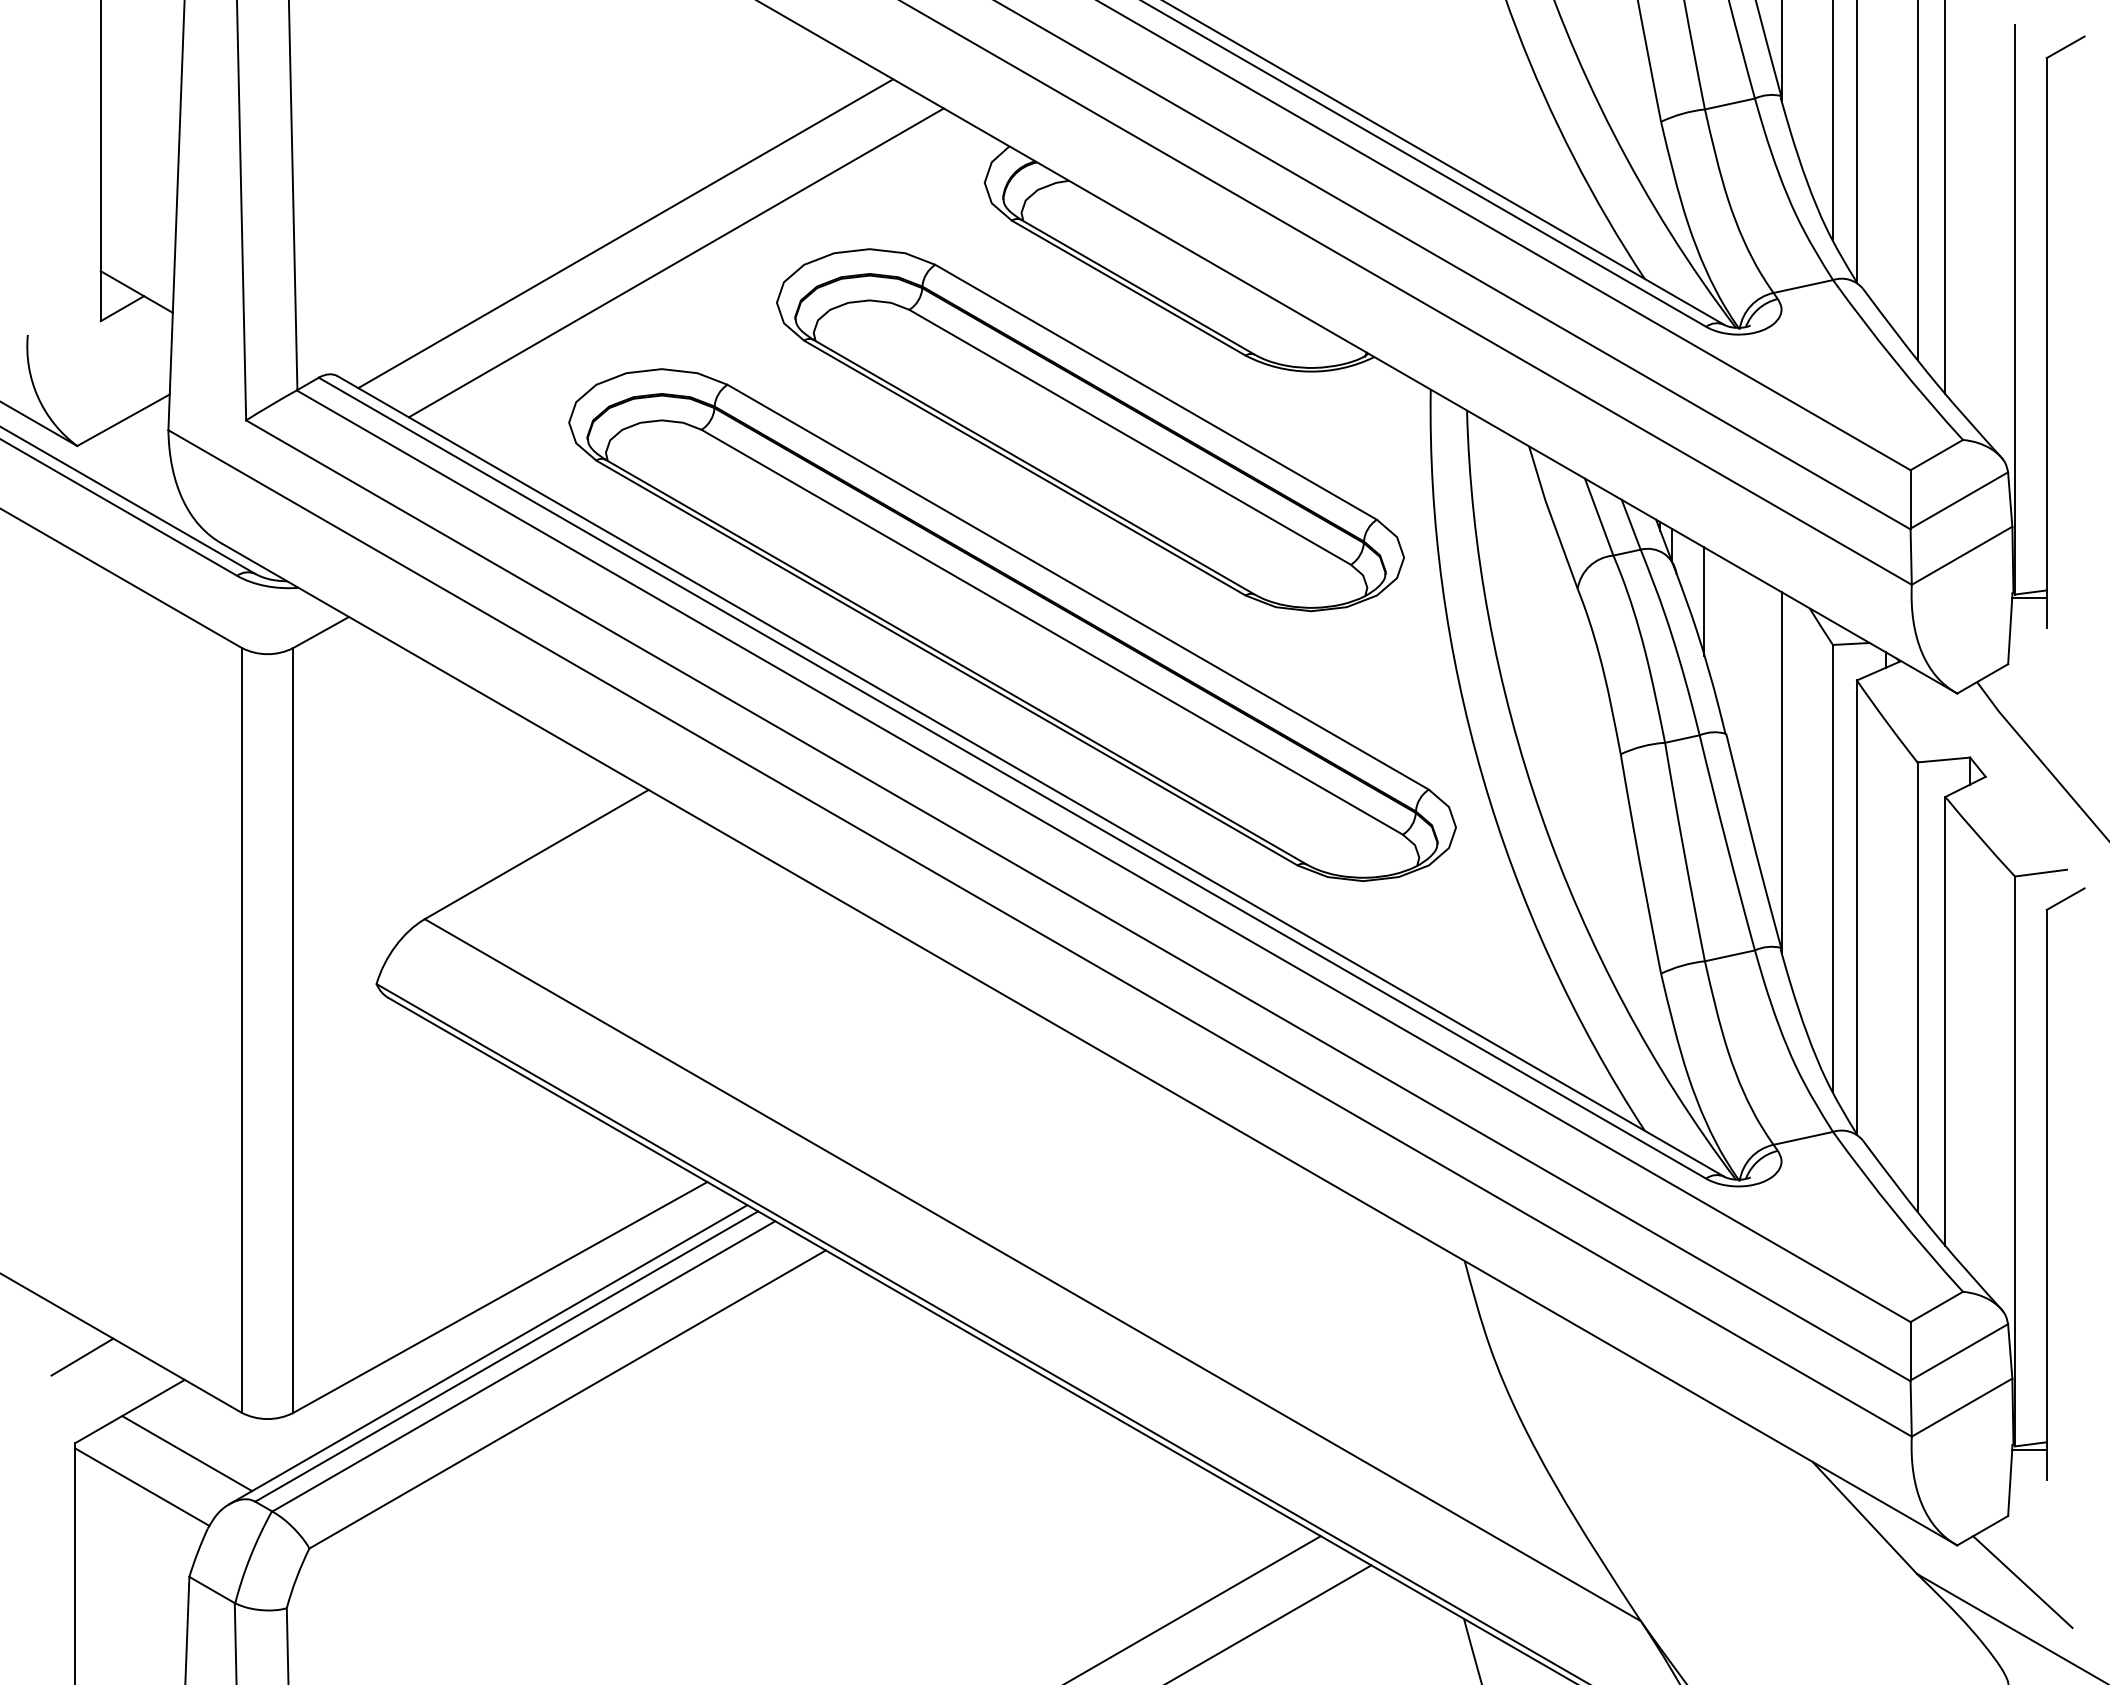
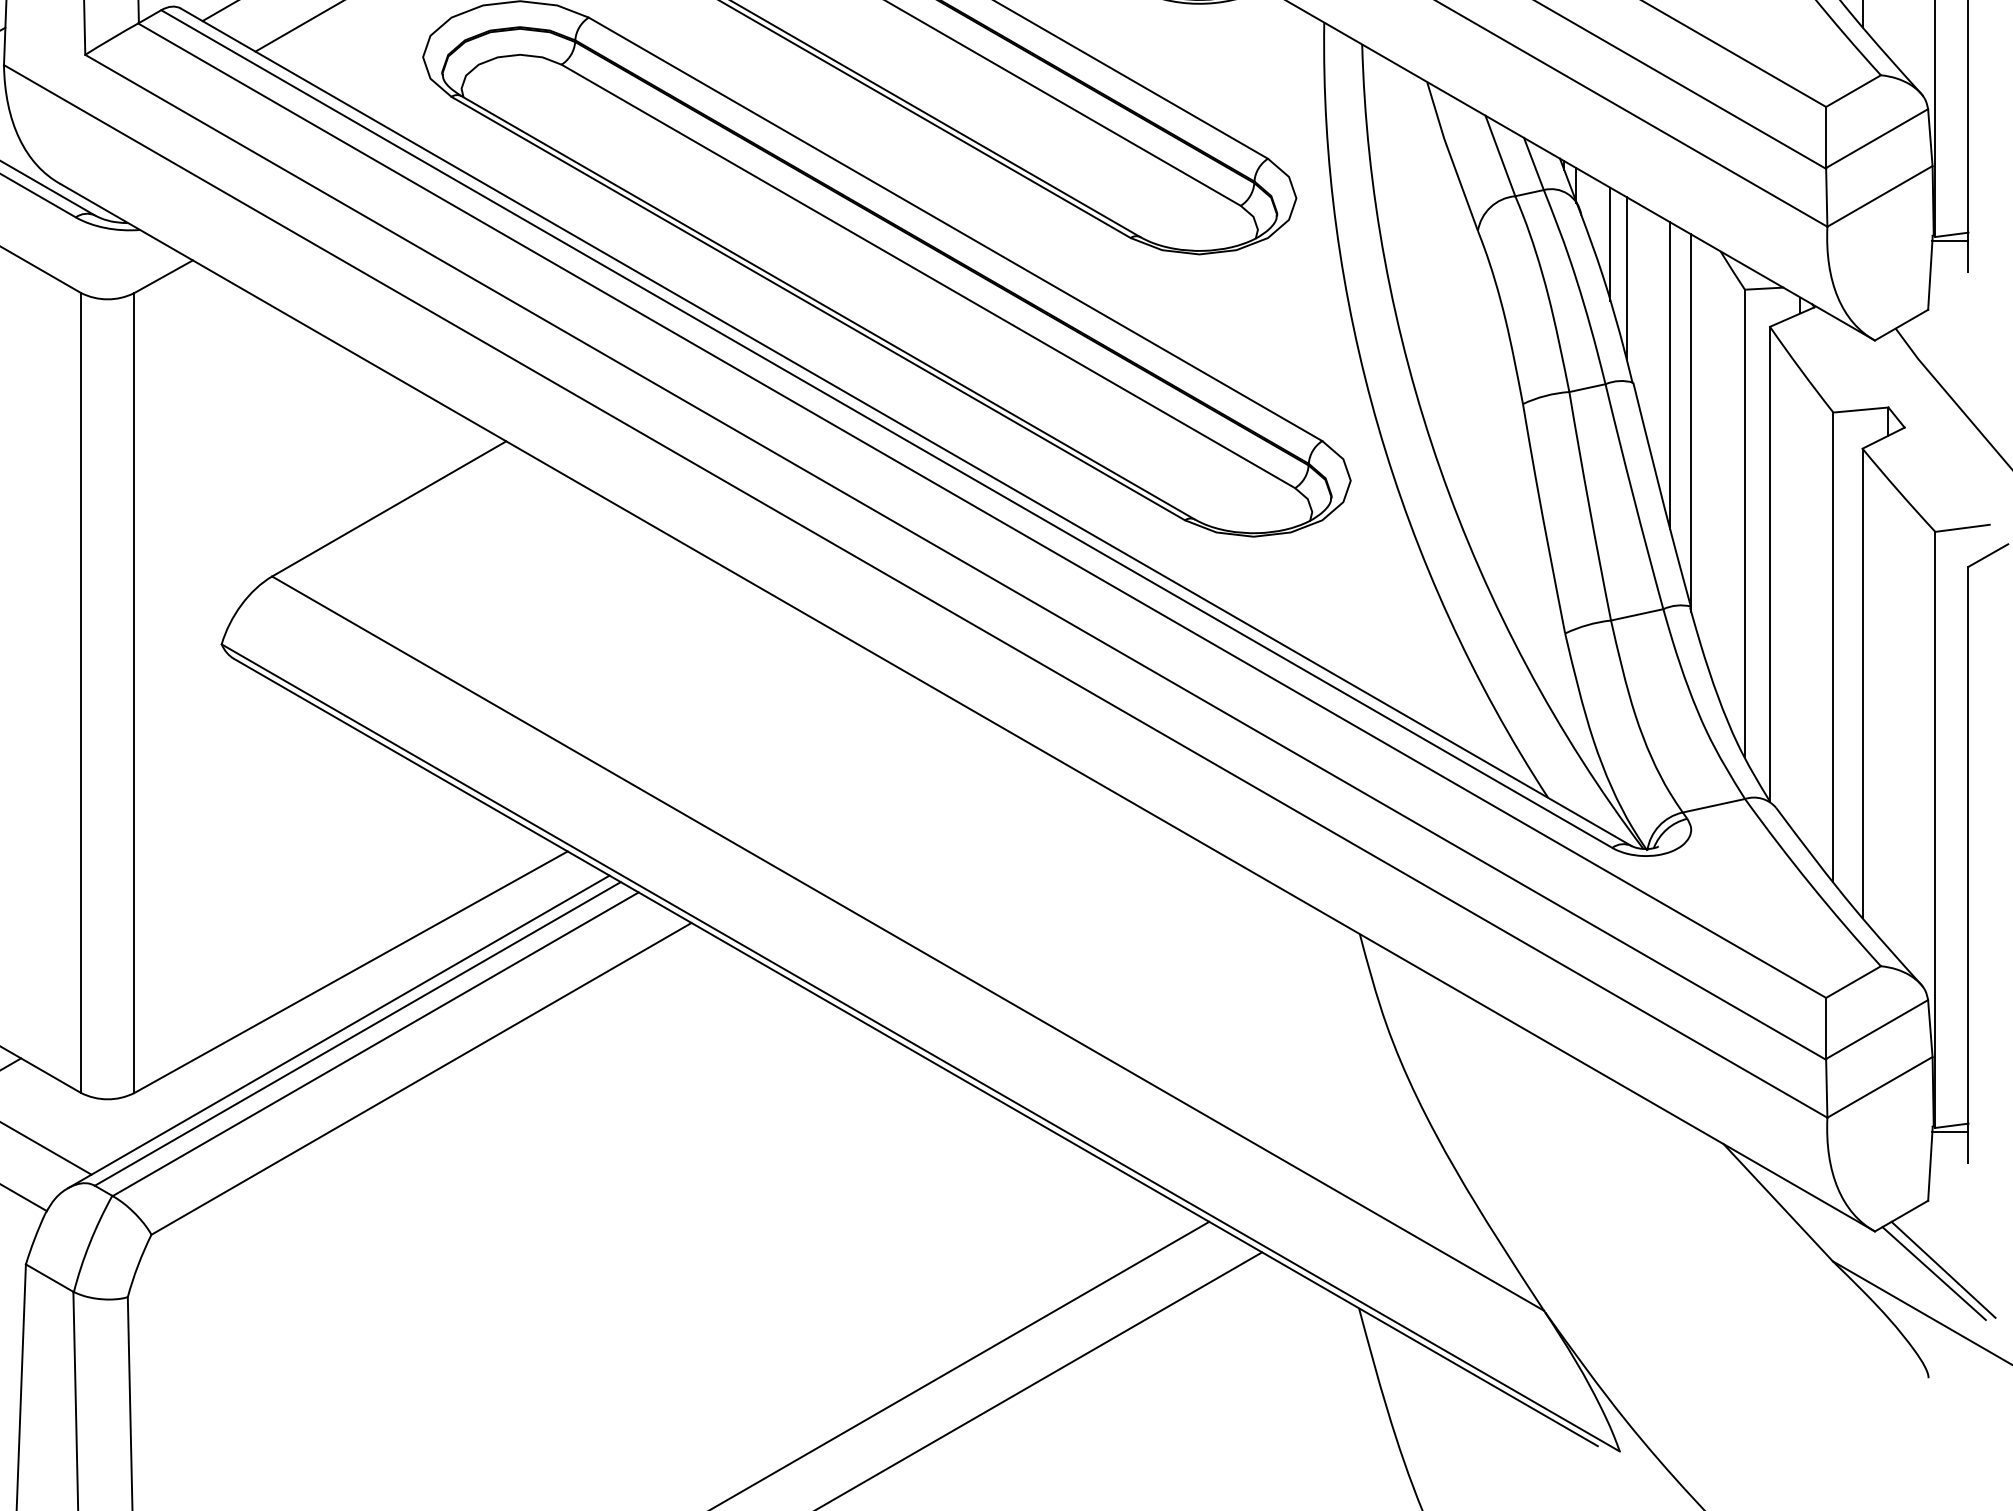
line: (1719, 633) -> (1626, 277), added
line: (1761, 727) -> (1670, 376), added
line: (2013, 1585) -> (1933, 1273), added

